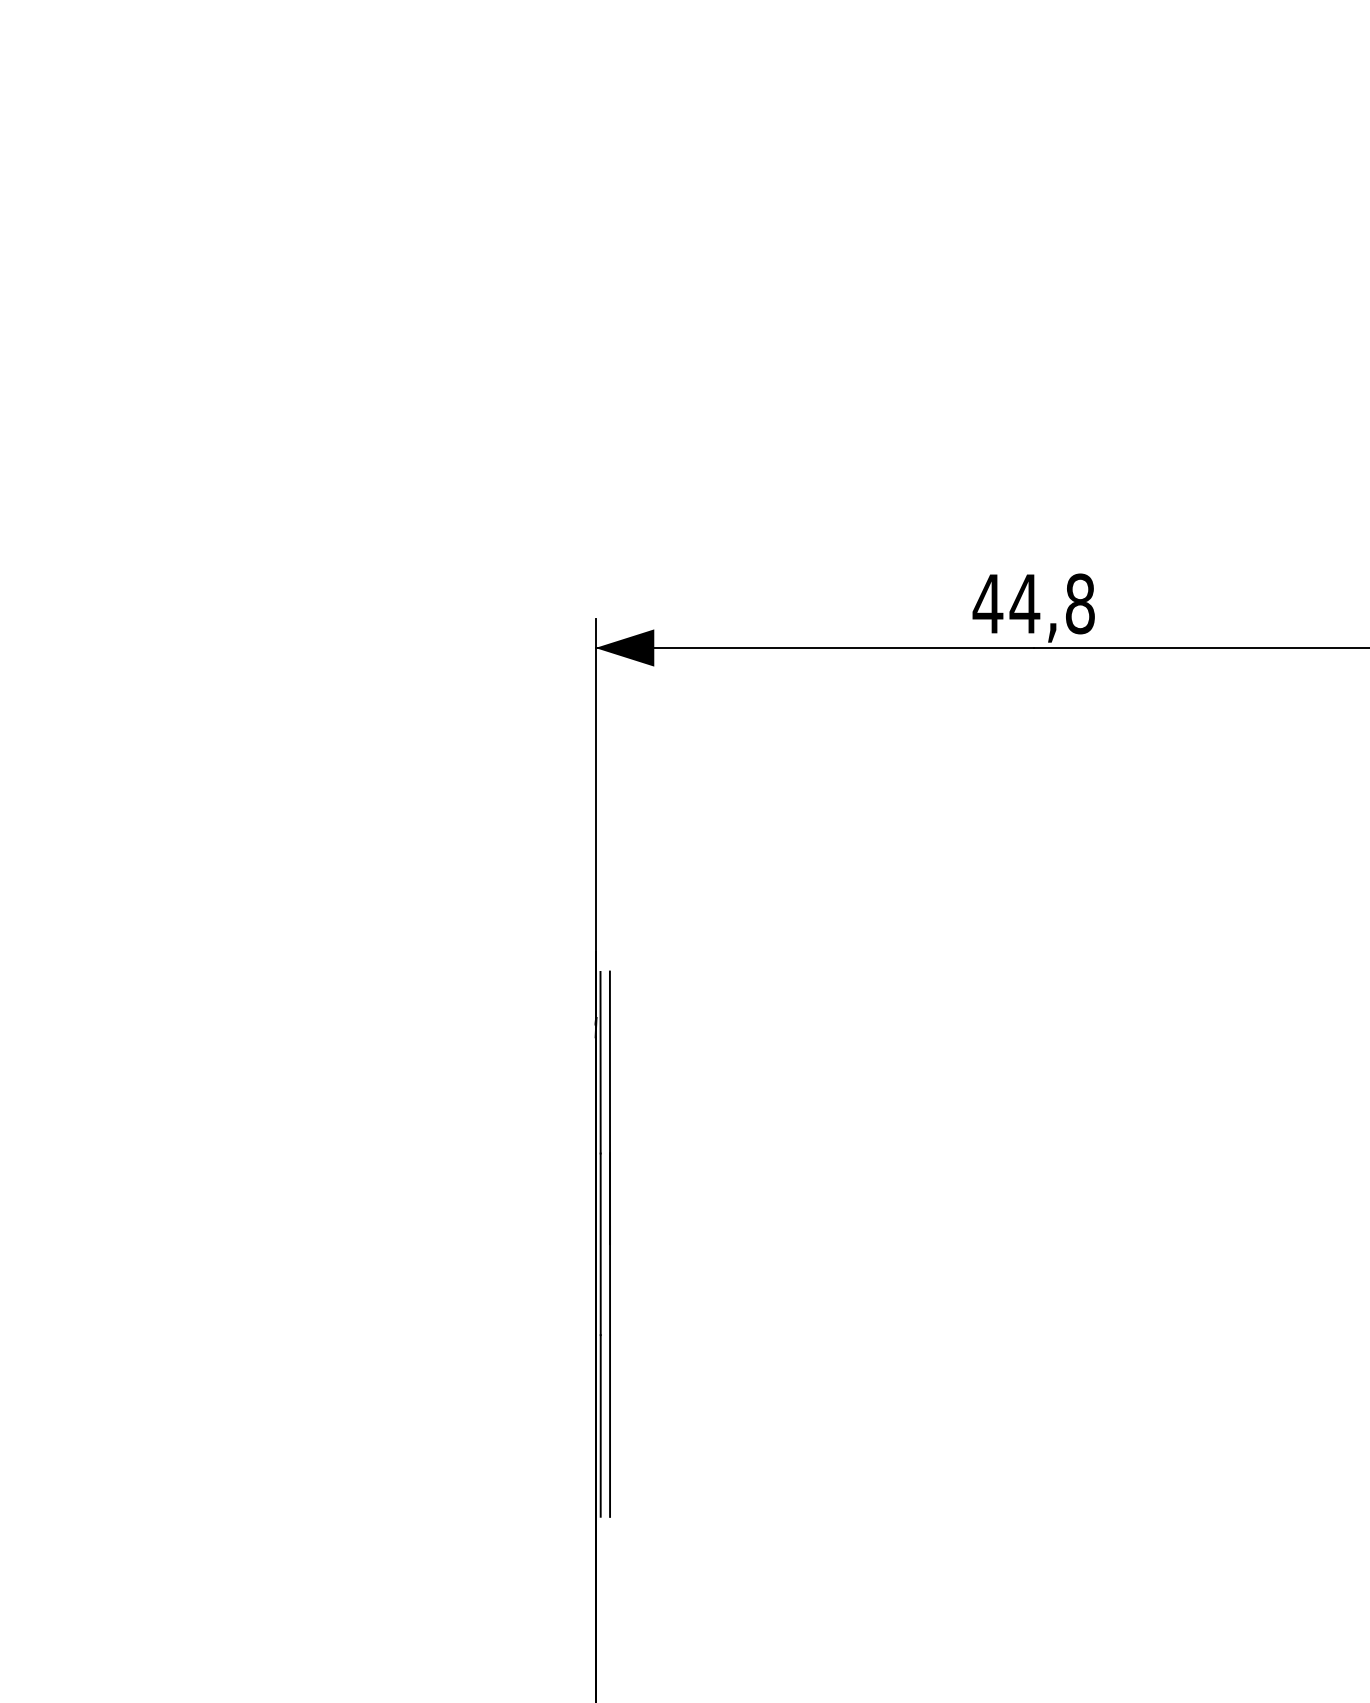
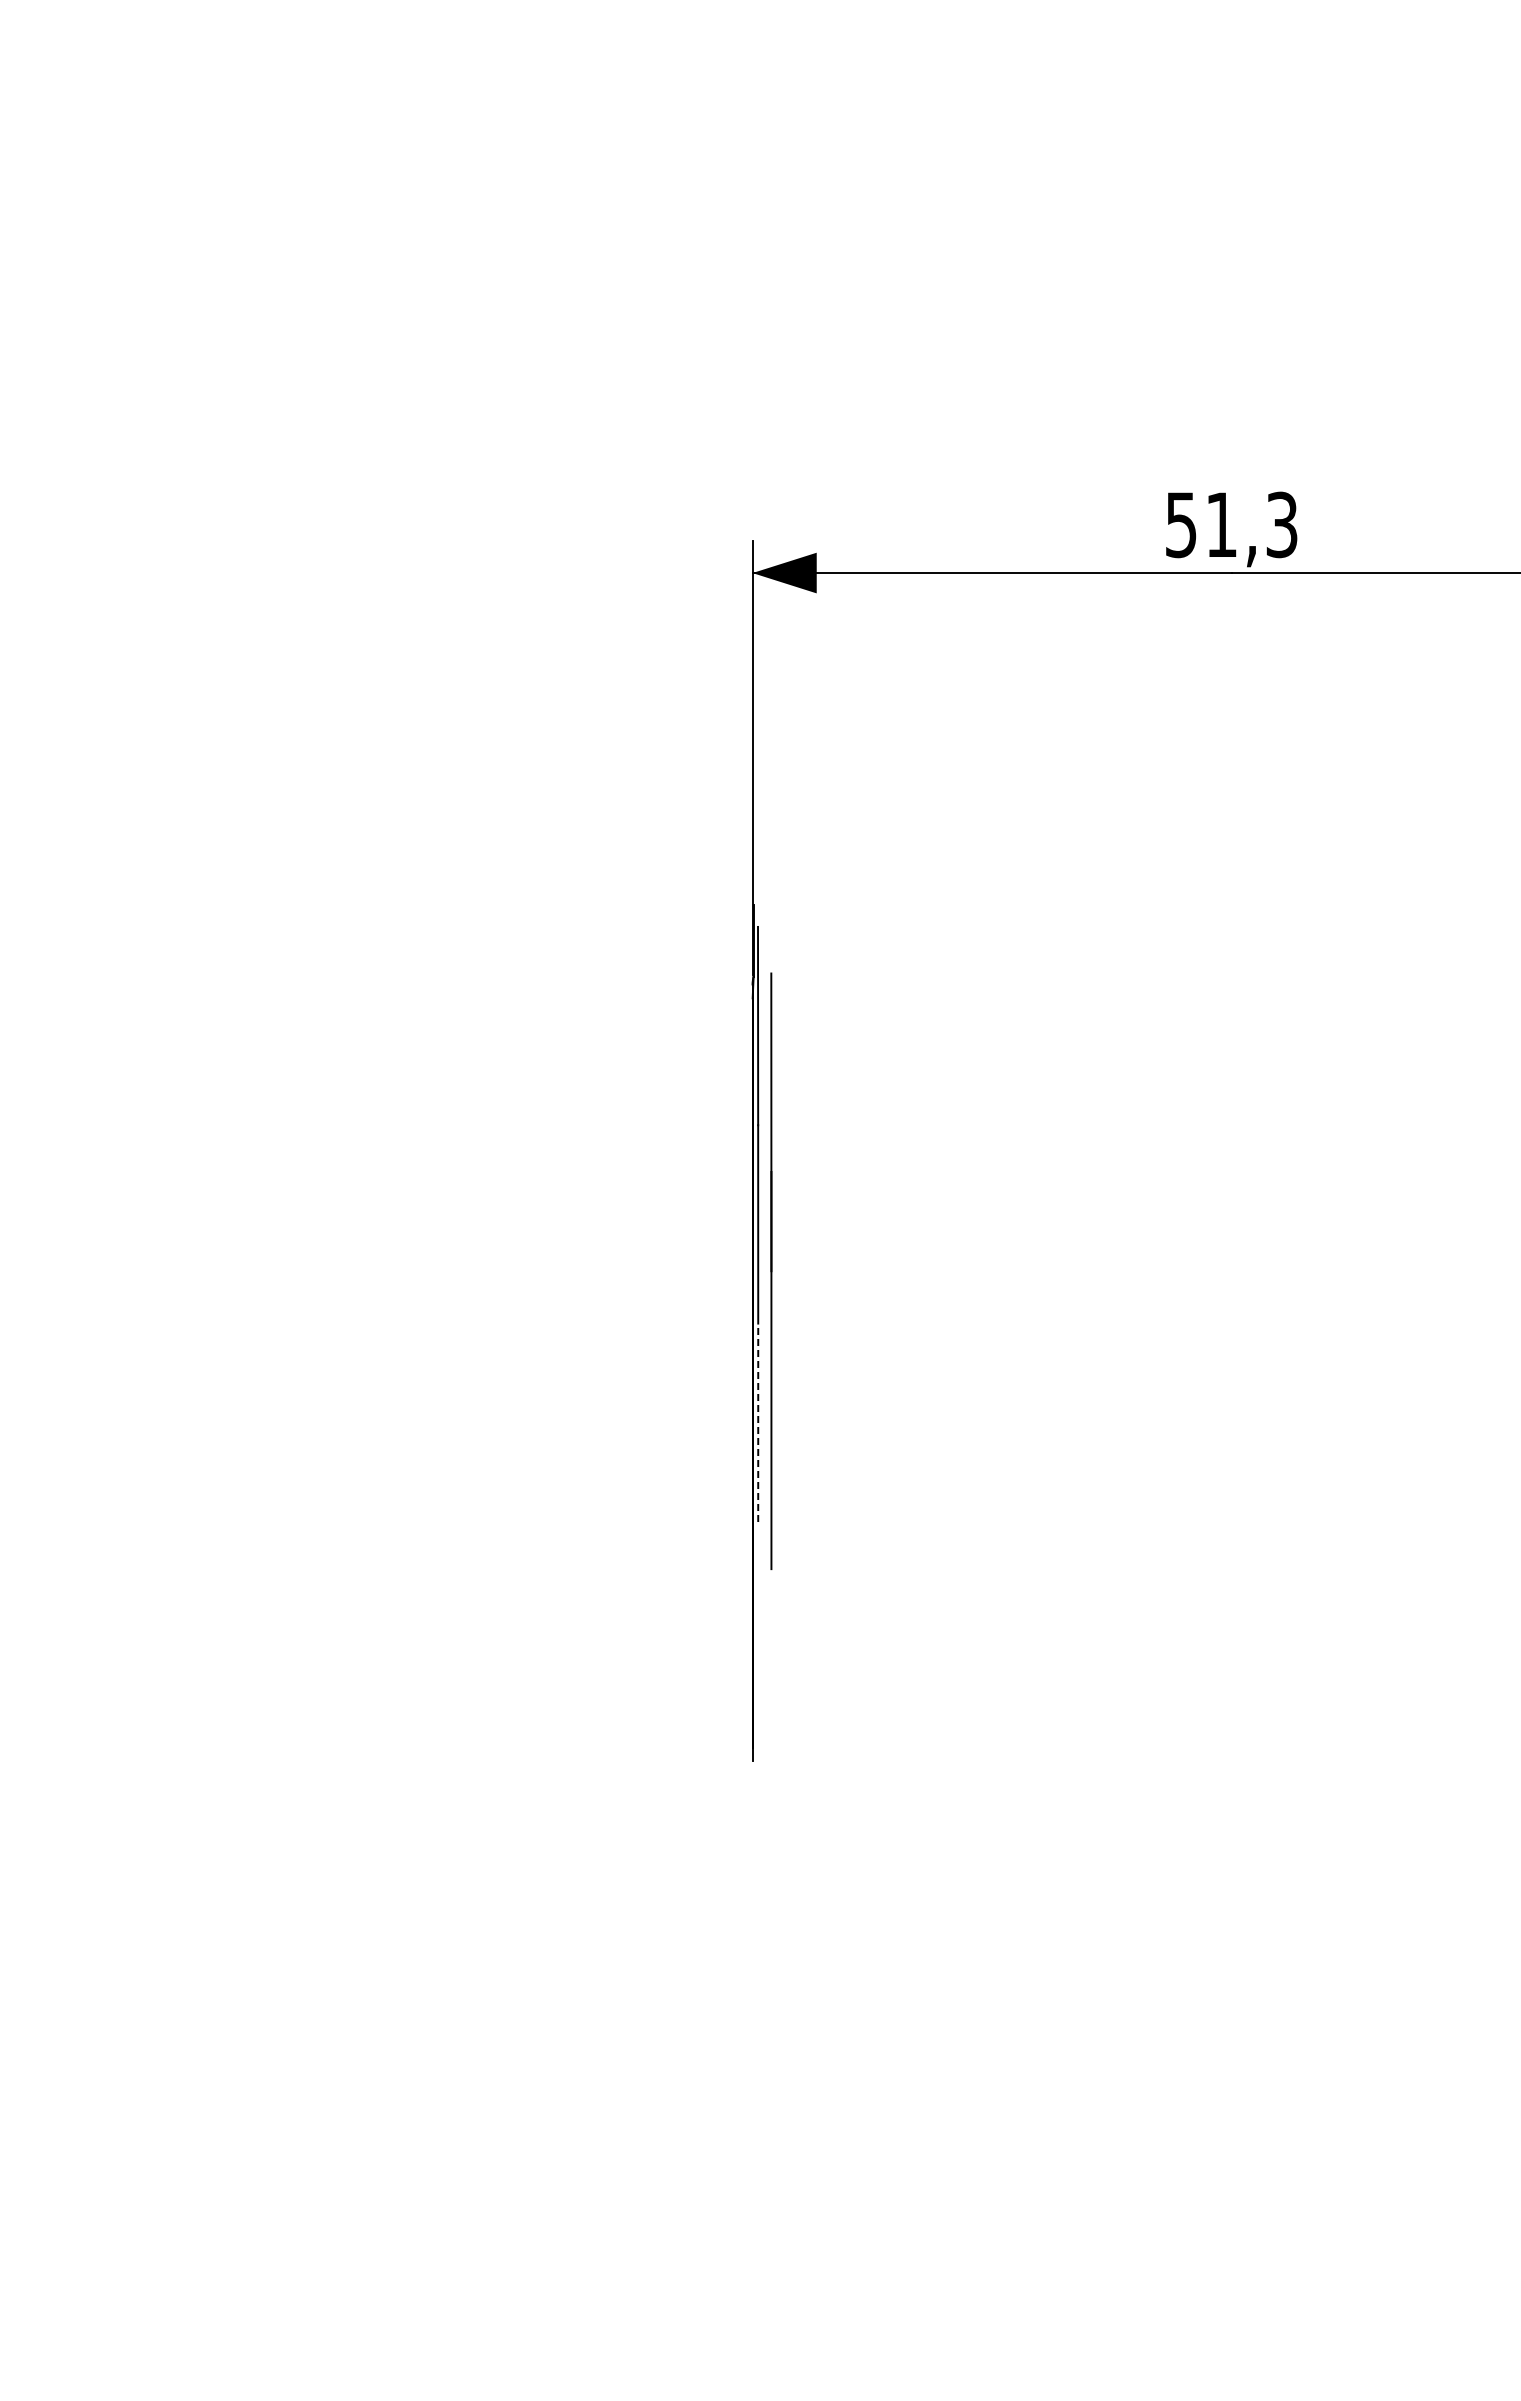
text: (1033, 603) -> (1230, 524), 44,8 -> 51,3
line: (610, 1243) -> (771, 1270), moved
line: (600, 1425) -> (758, 1422), solid -> dashed

